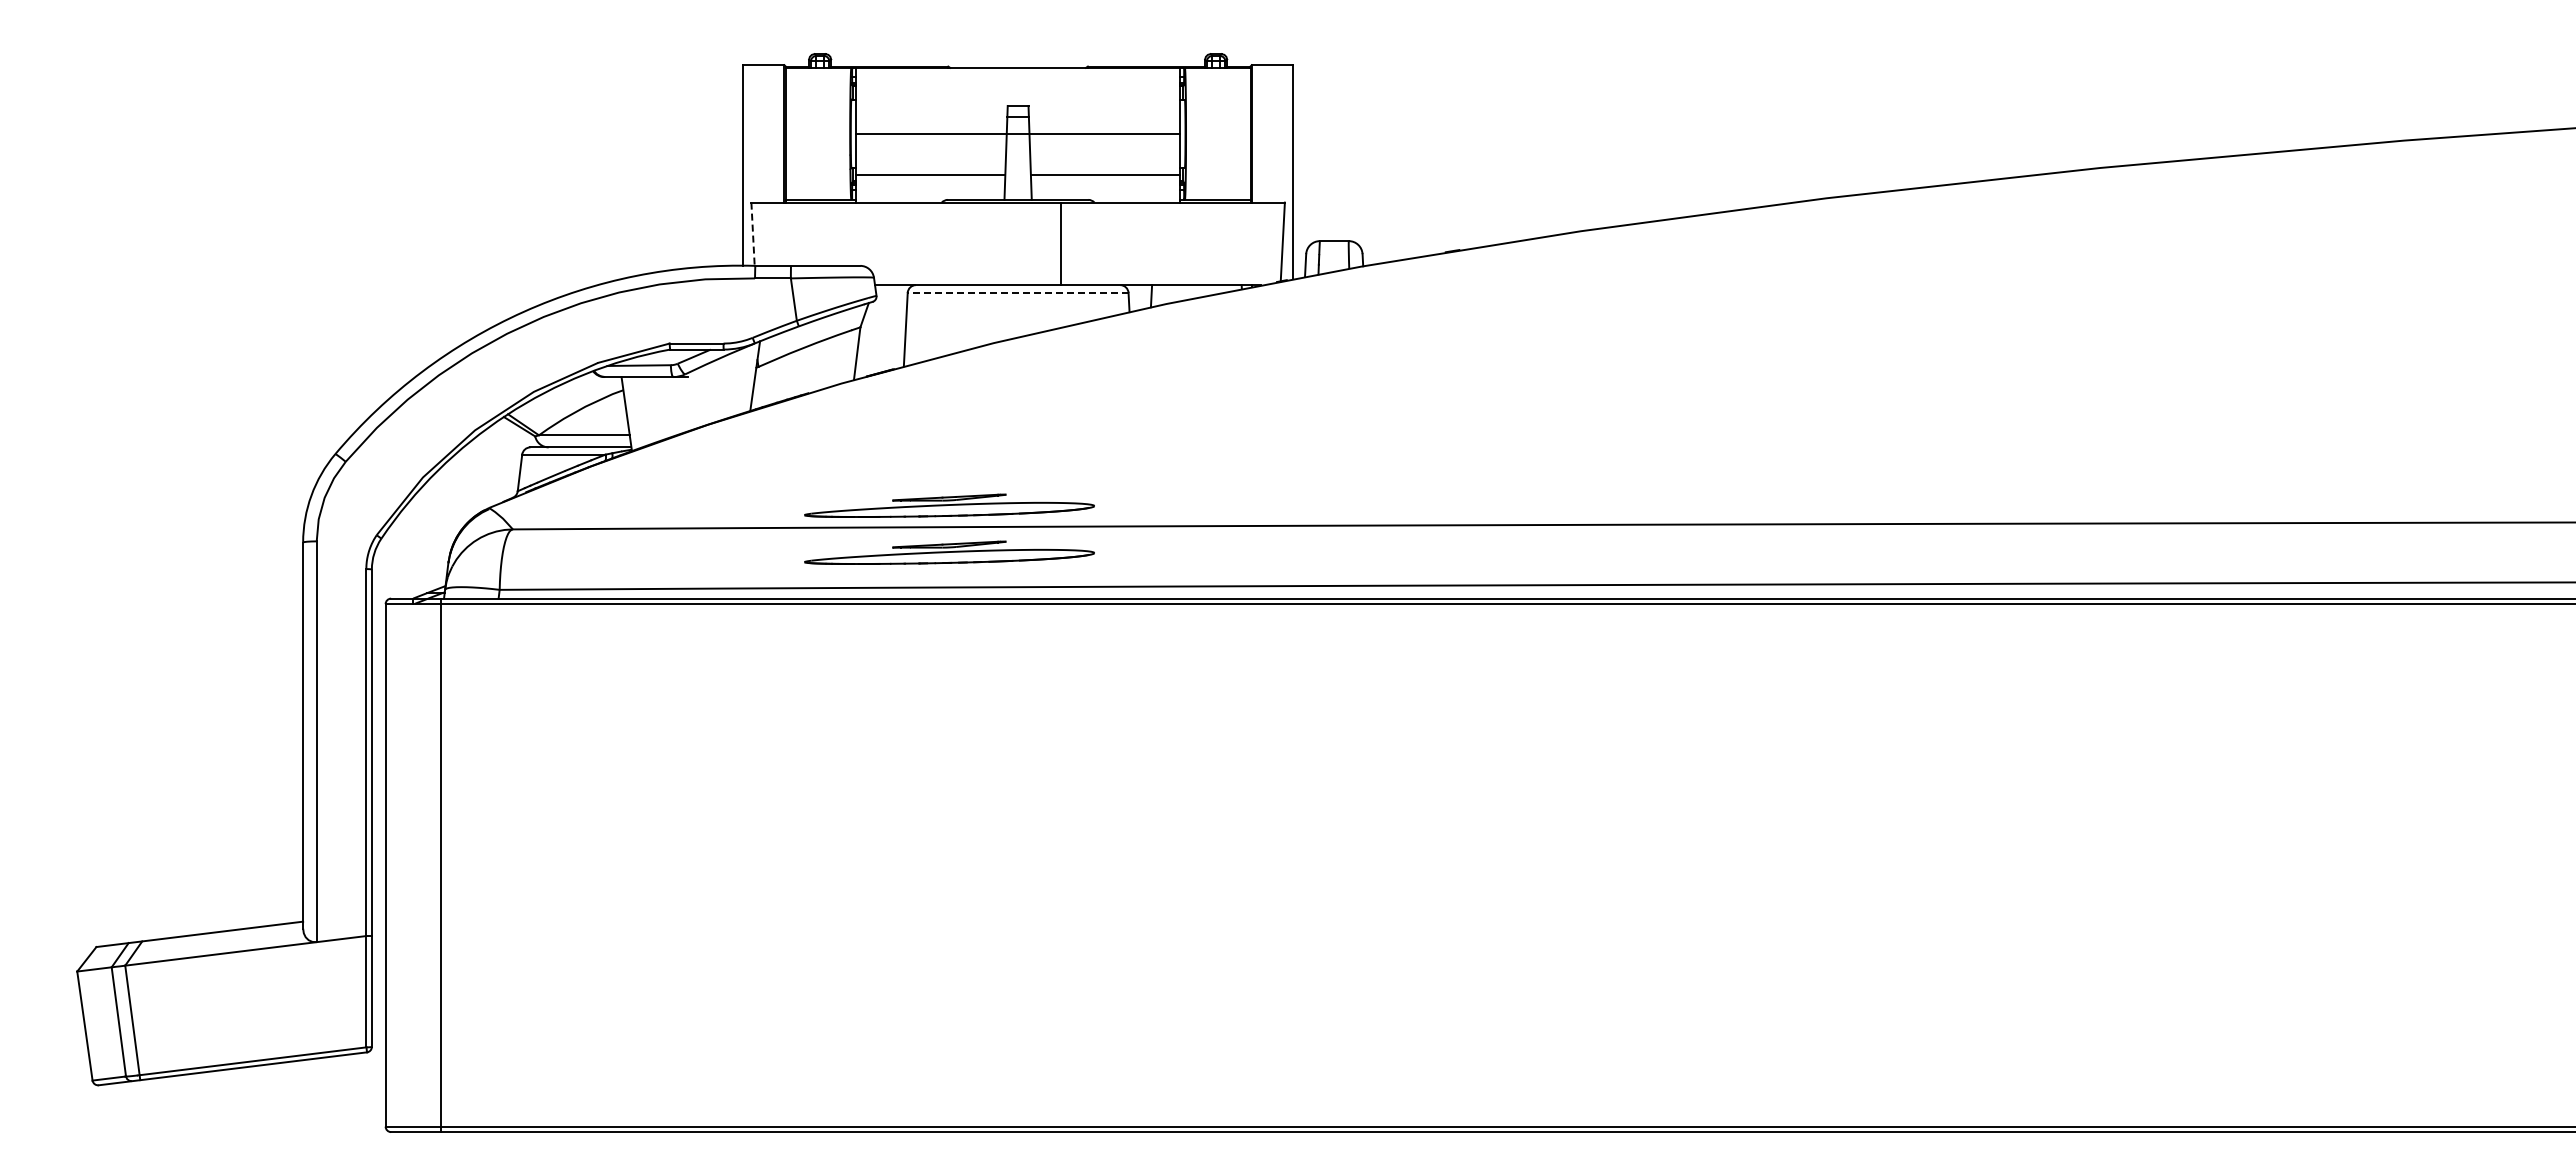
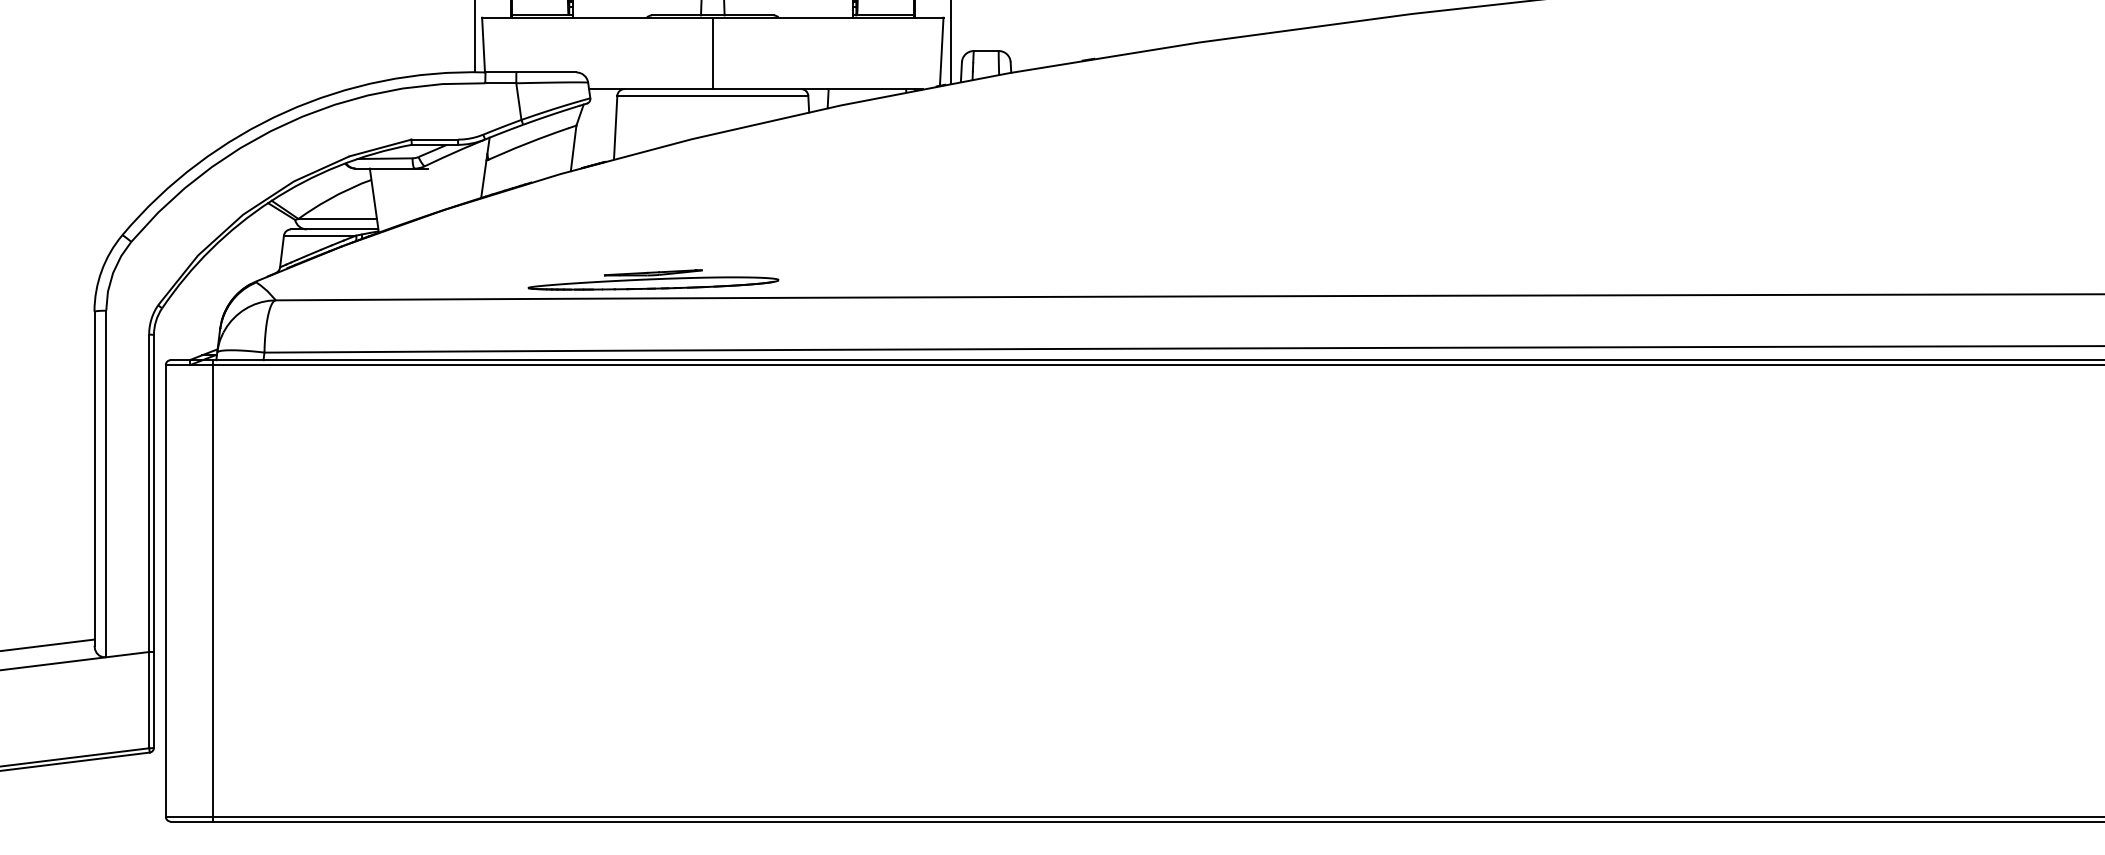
line: (753, 234) -> (483, 45), dashed -> solid
line: (1061, 243) -> (713, 53), moved
line: (1017, 292) -> (712, 95), dashed -> solid
part: (949, 552) -> (653, 320), removed

